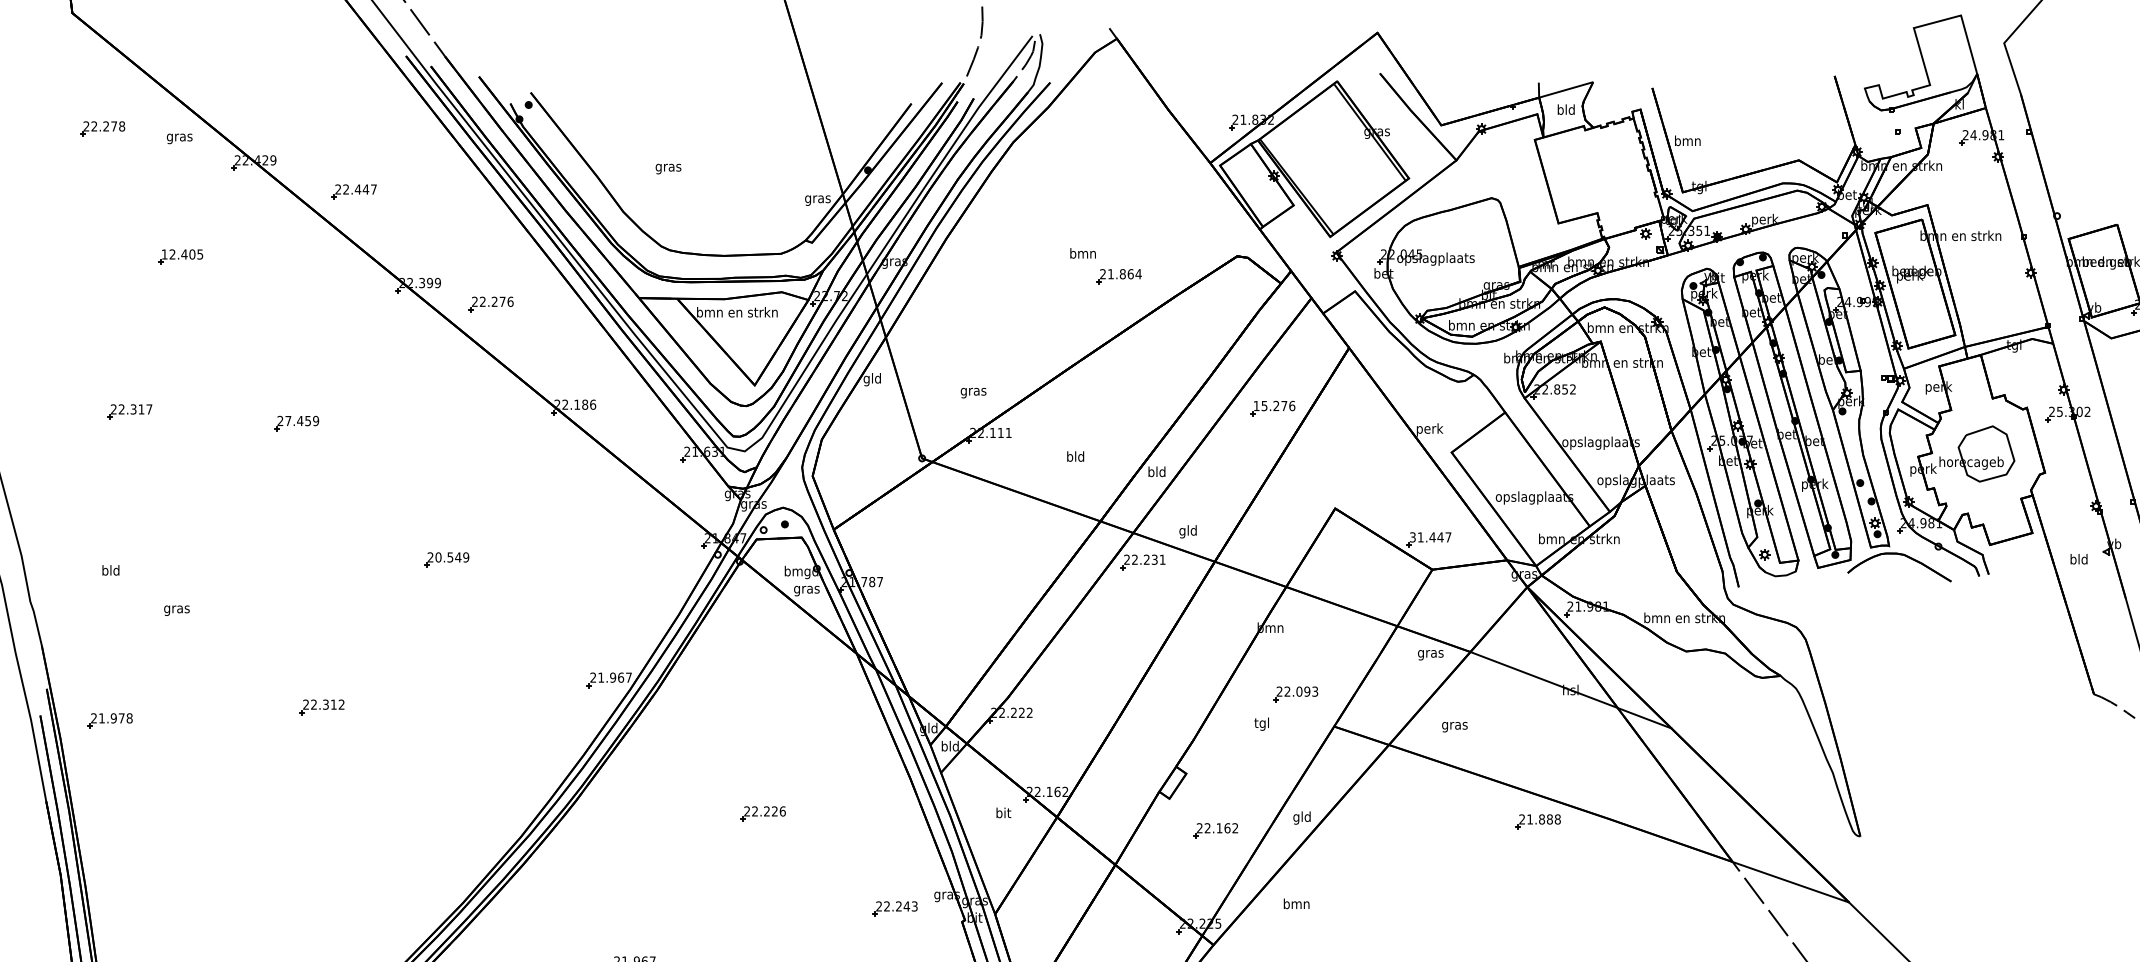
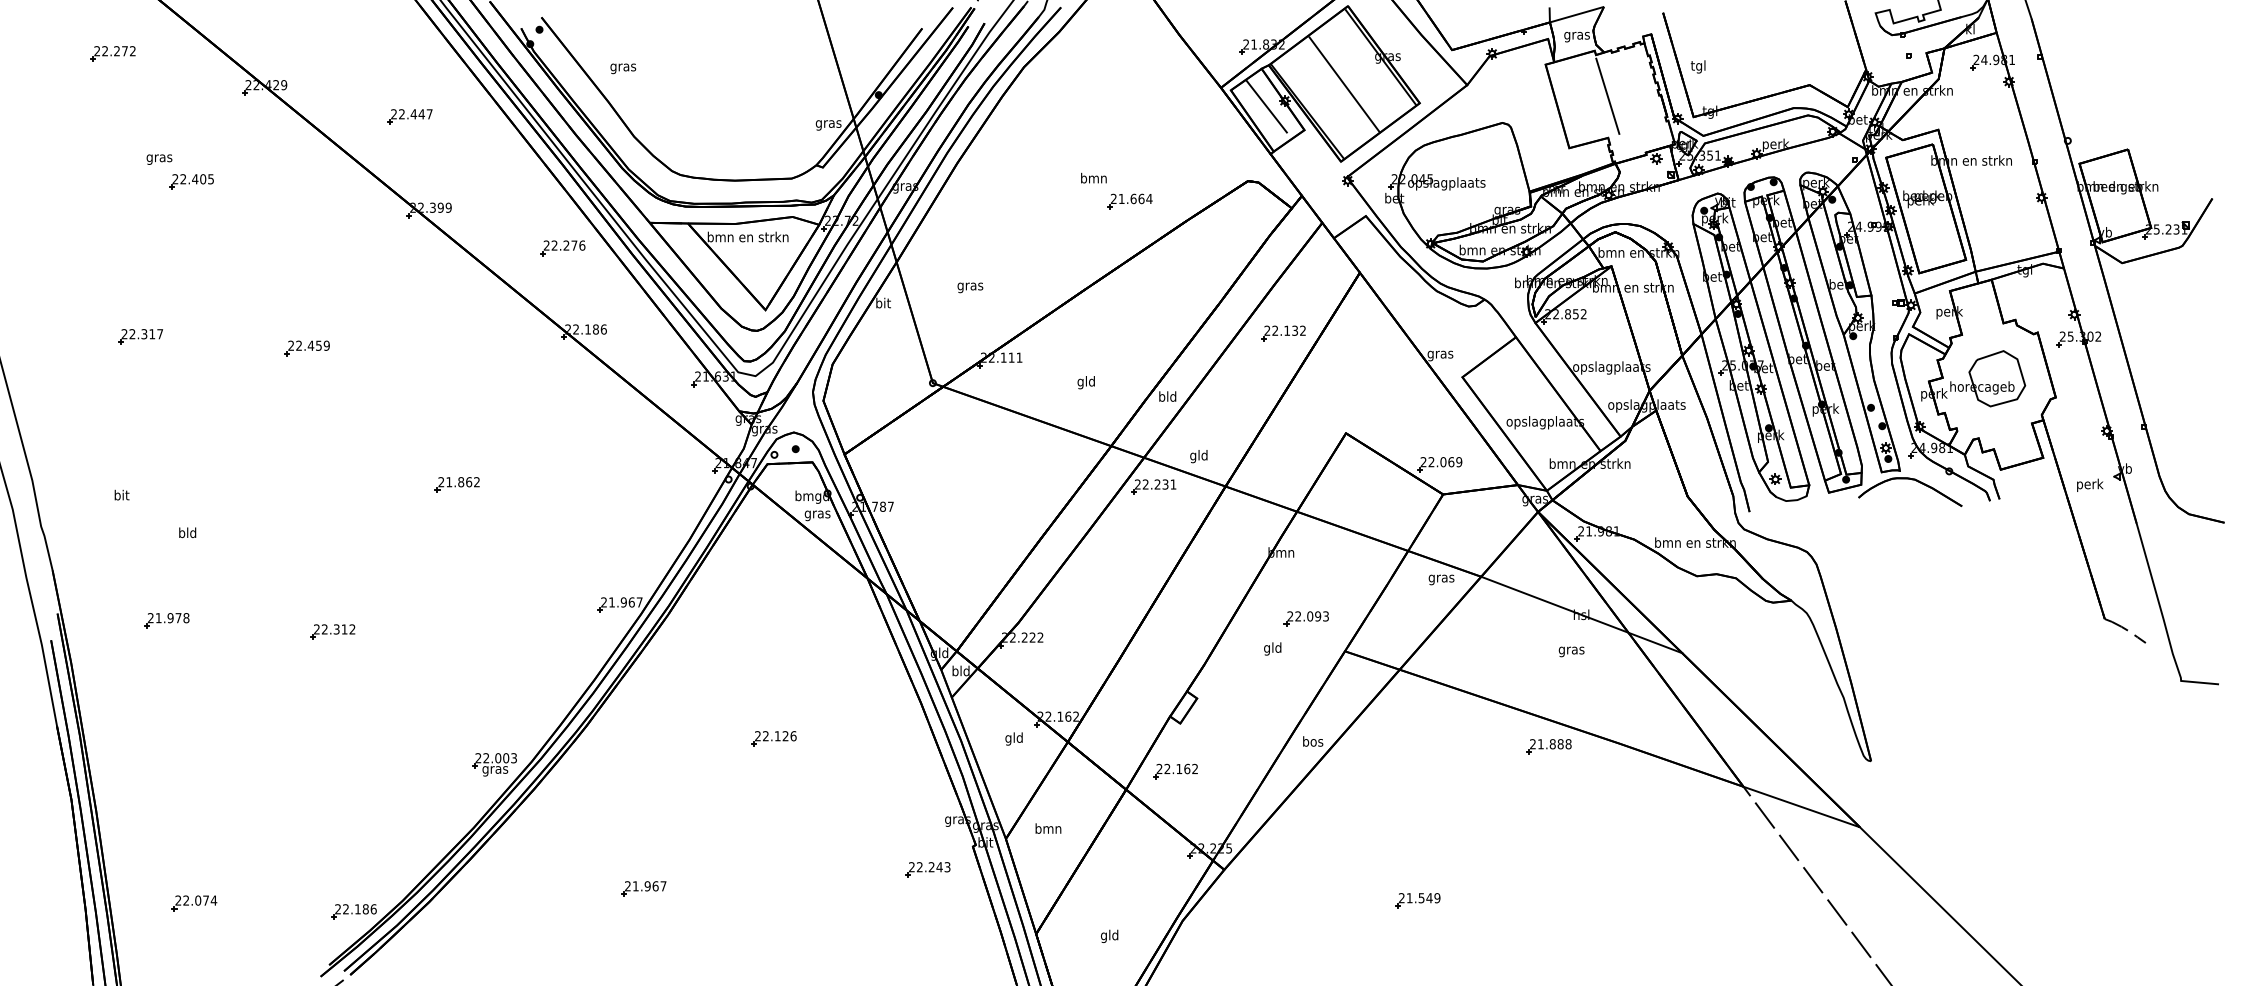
text: (1565, 110) -> (1576, 35), bld -> gras
text: (121, 126) -> (132, 51), 22.278 -> 22.272
text: (179, 138) -> (159, 159), moved
text: (1687, 141) -> (1698, 66), bmn -> tgl
line: (1333, 159) -> (1344, 84), added
text: (668, 168) -> (623, 68), moved
line: (1596, 170) -> (1607, 95), added
line: (1255, 181) -> (1266, 106), added
part: (353, 191) -> (409, 116), moved
text: (164, 253) -> (175, 178), 12.405 -> 22.405
text: (1122, 273) -> (1133, 198), 21.864 -> 21.664
part: (490, 304) -> (562, 248), moved
text: (871, 379) -> (882, 304), gld -> bit
text: (973, 392) -> (970, 287), moved
text: (1274, 405) -> (1285, 330), 15.276 -> 22.132
text: (287, 420) -> (298, 345), 27.459 -> 22.459
text: (1429, 429) -> (1440, 354), perk -> gras
text: (1069, 457) -> (1080, 382), bld -> gld
text: (1430, 537) -> (1441, 462), 31.447 -> 22.069
text: (452, 557) -> (463, 482), 20.549 -> 21.862
text: (2079, 559) -> (2090, 484), bld -> perk
text: (110, 569) -> (121, 494), bld -> bit
text: (176, 608) -> (187, 533), gras -> bld
part: (109, 720) -> (166, 620), moved
text: (1261, 723) -> (1272, 648), tgl -> gld
text: (1454, 726) -> (1571, 651), moved
text: (766, 811) -> (777, 736), 22.226 -> 22.126
text: (1002, 813) -> (1013, 738), bit -> gld
text: (1302, 817) -> (1313, 742), gld -> bos
part: (1215, 830) -> (1175, 771), moved
part: (483, 839) -> (494, 764), added
text: (1296, 903) -> (1048, 828), moved
part: (894, 908) -> (927, 869), moved

